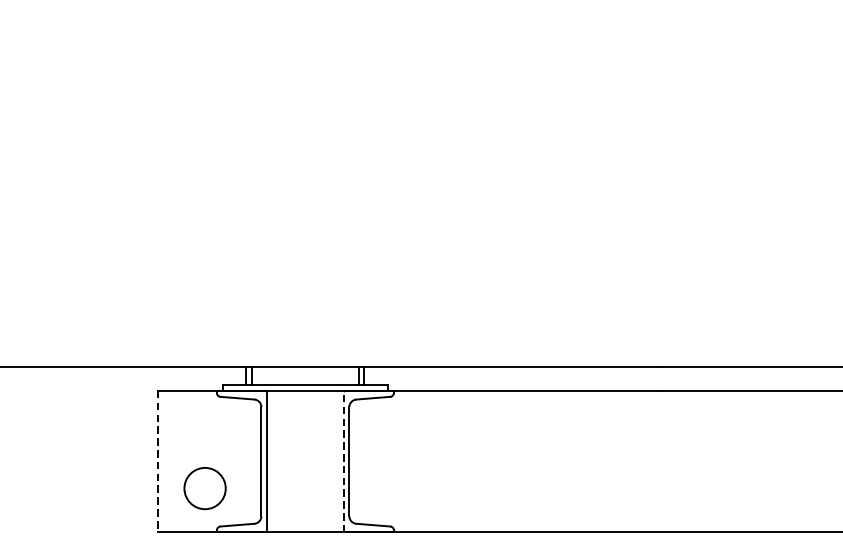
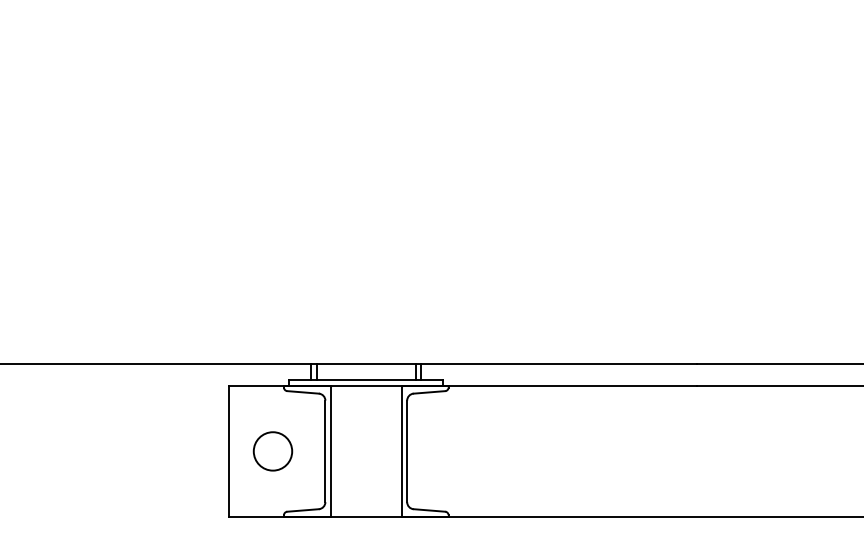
line: (158, 461) -> (229, 451), dashed -> solid
line: (343, 461) -> (401, 451), dashed -> solid
circle: (204, 488) -> (272, 451), moved

